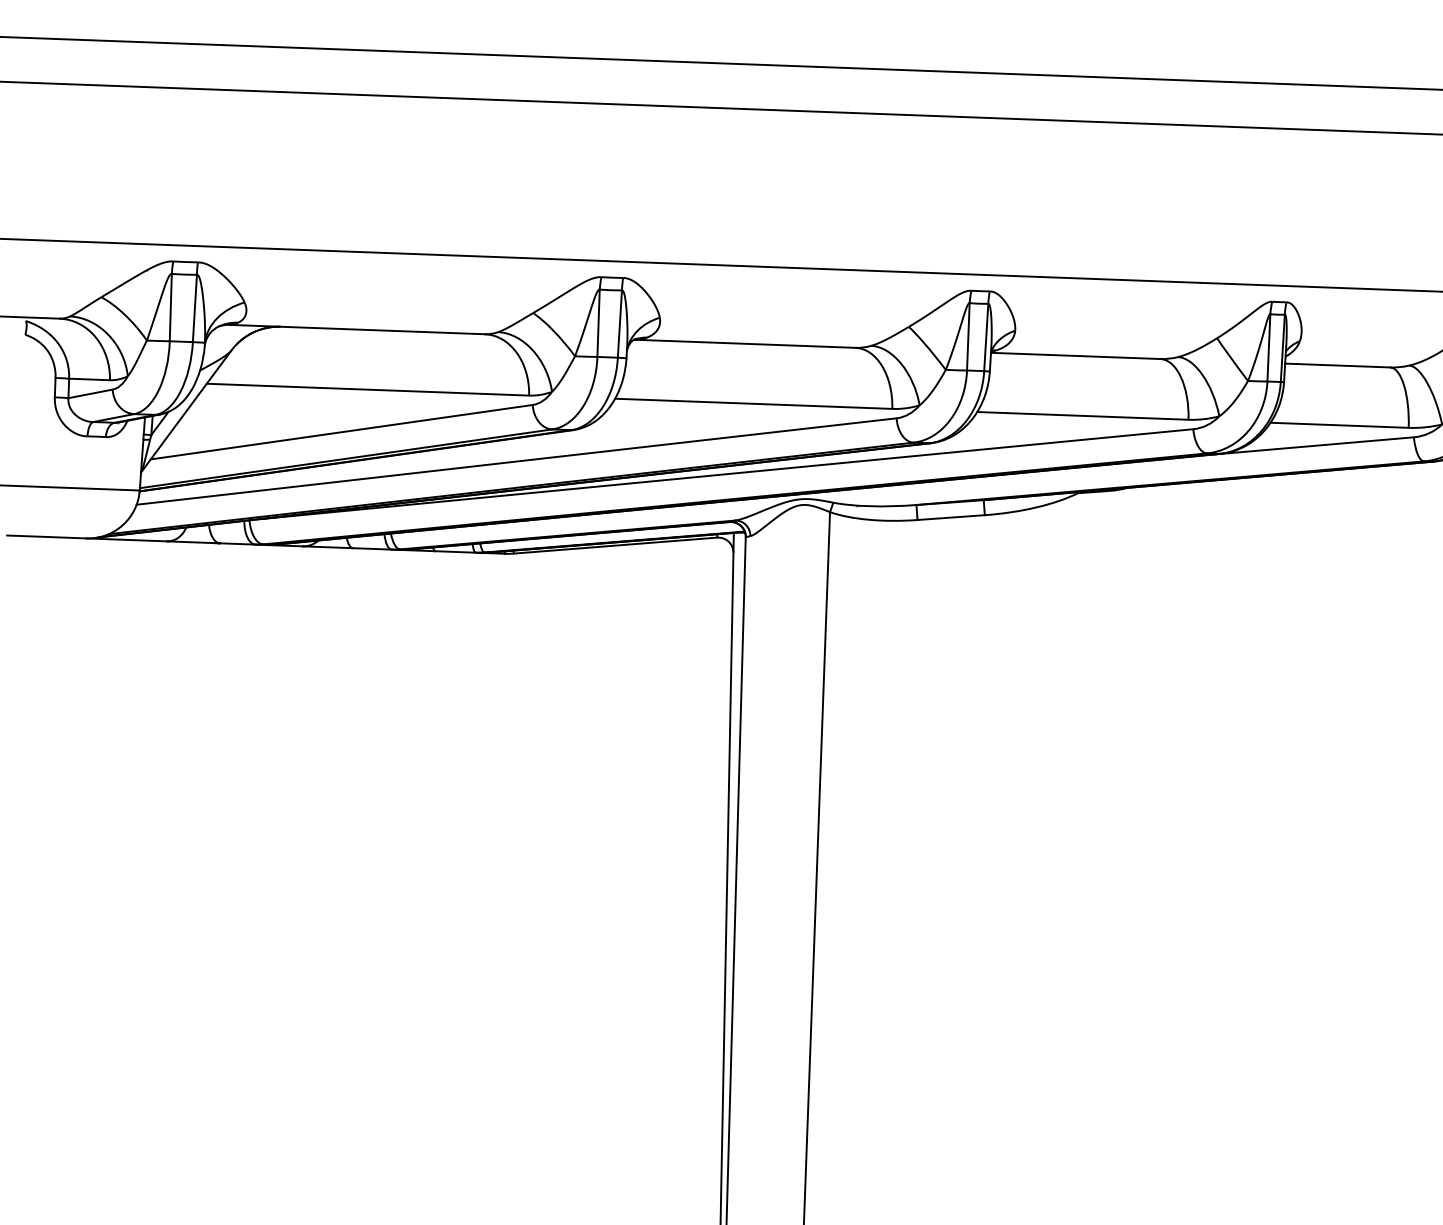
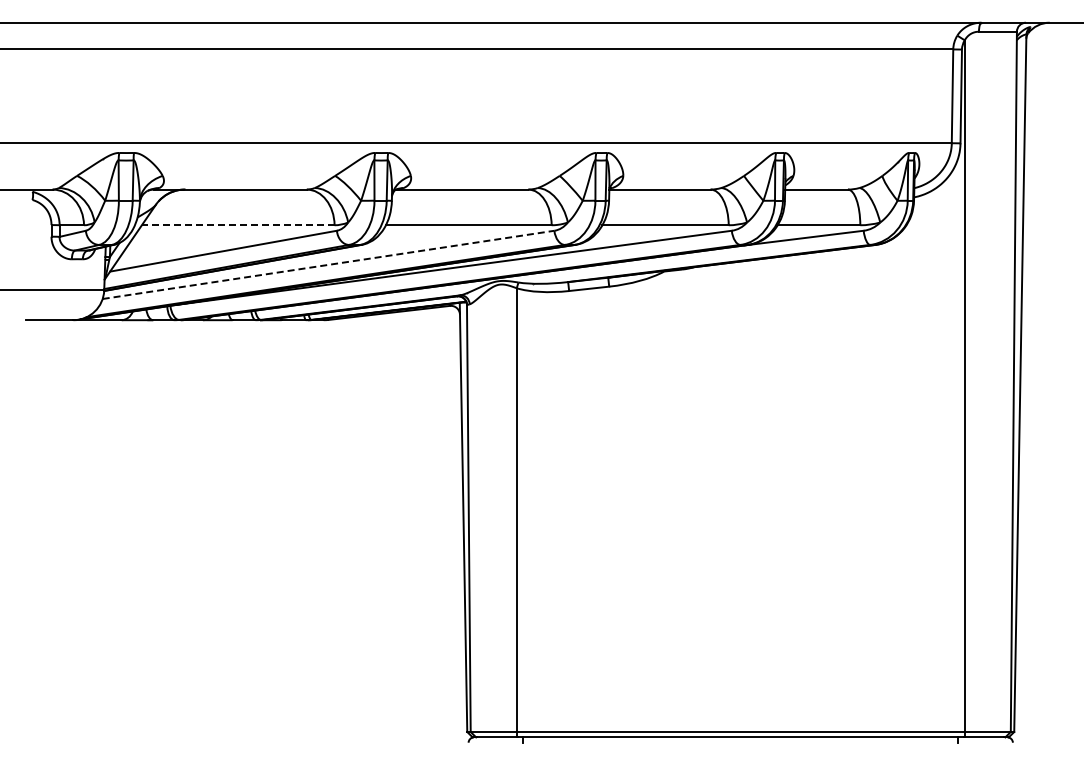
line: (366, 390) -> (237, 225), solid -> dashed
line: (518, 460) -> (329, 264), solid -> dashed

